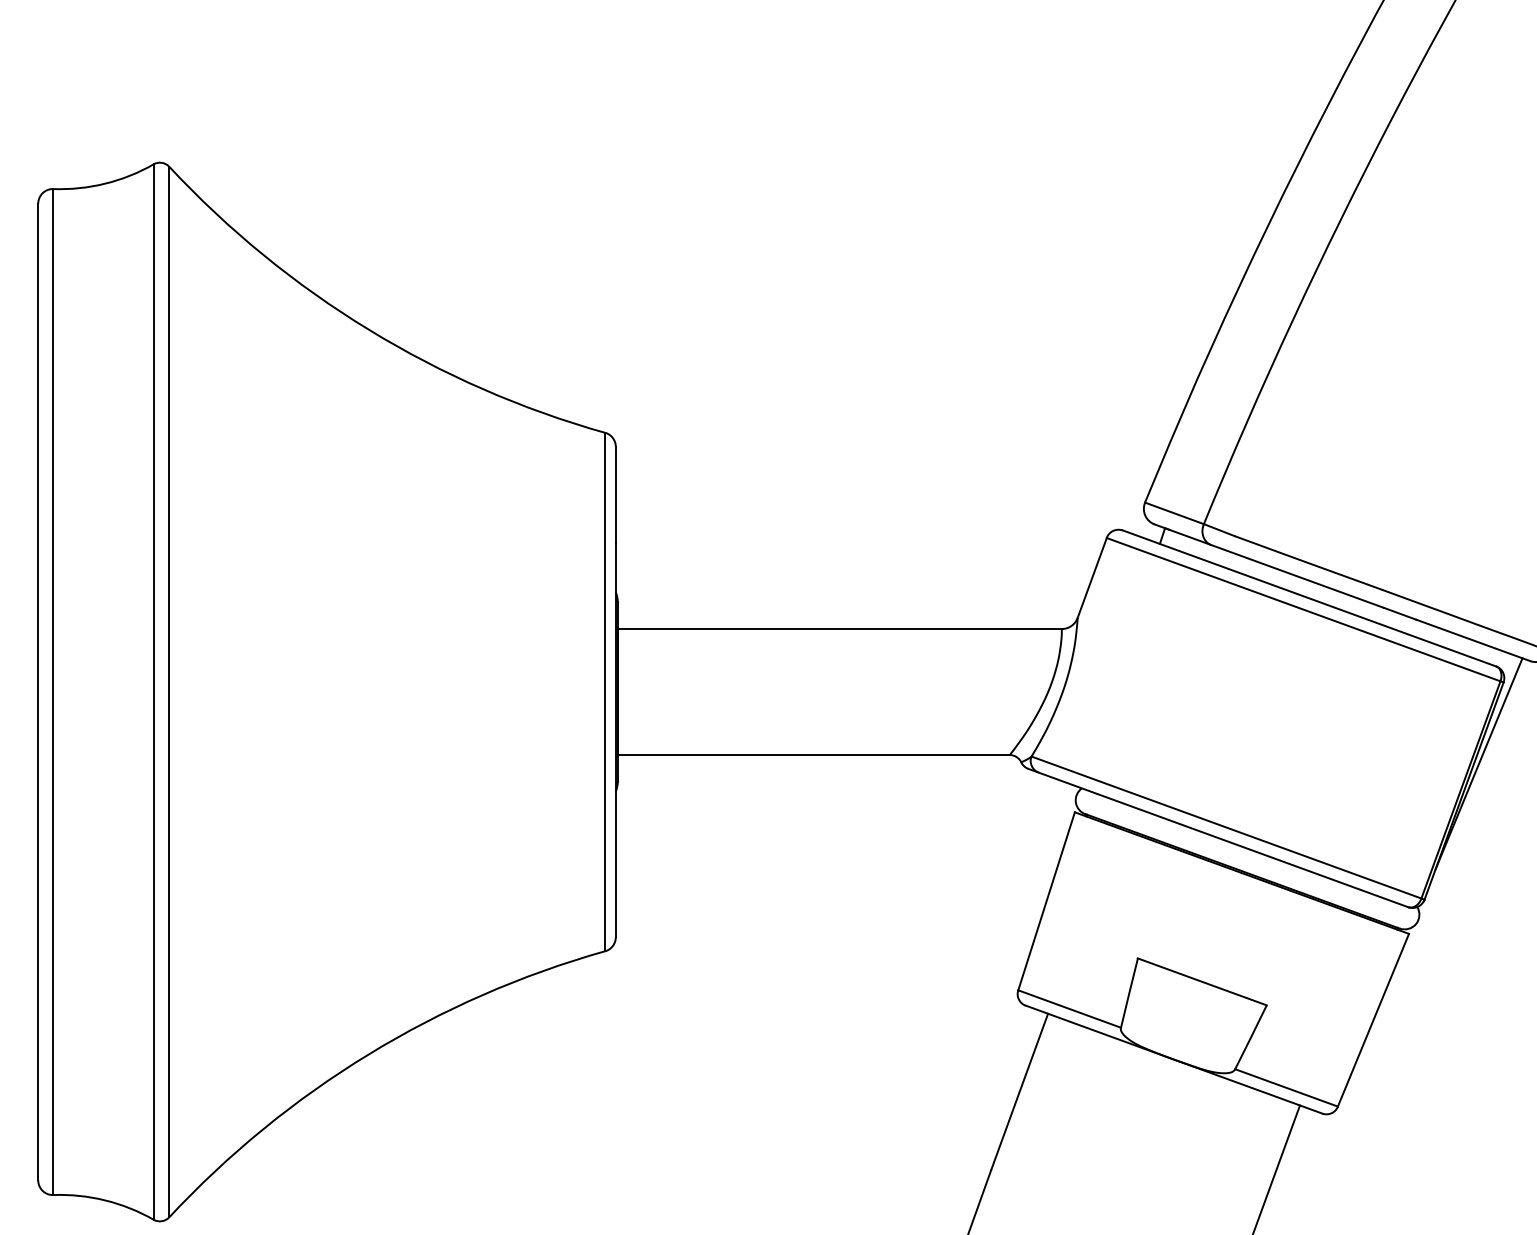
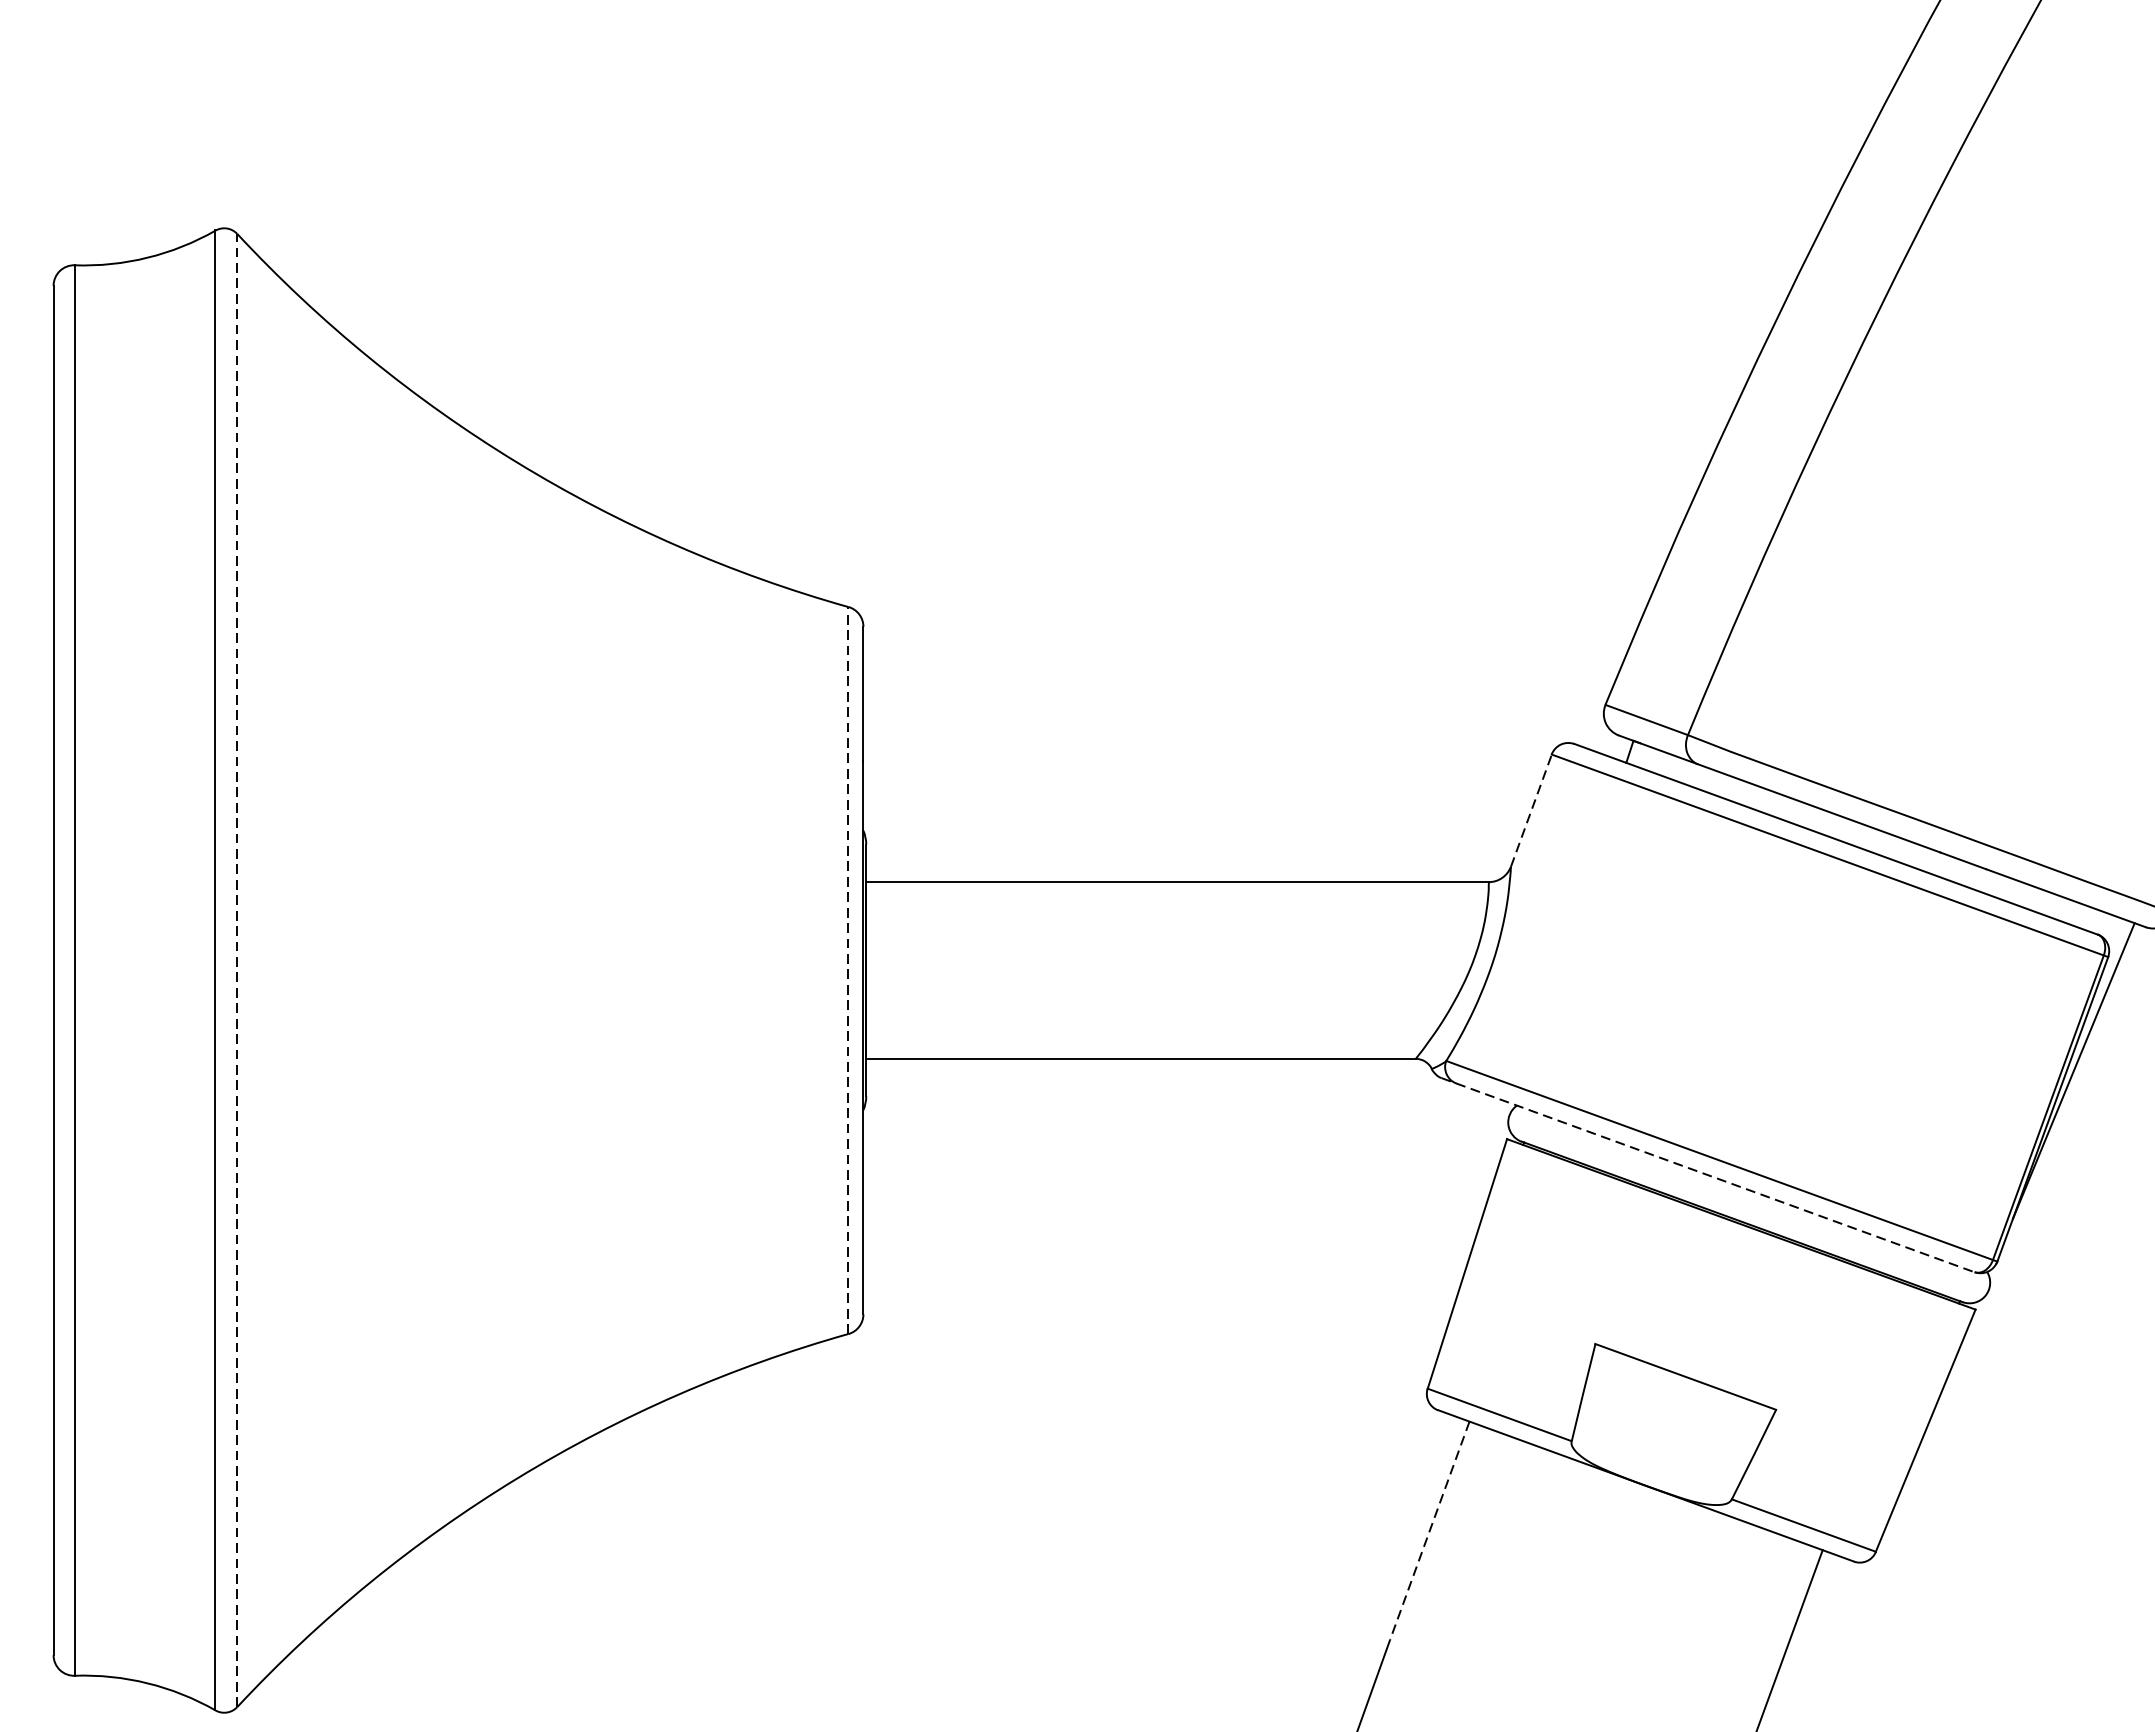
line: (1092, 578) -> (1531, 811), solid -> dashed
line: (169, 691) -> (237, 969), solid -> dashed
line: (605, 691) -> (848, 969), solid -> dashed
line: (1218, 838) -> (1708, 1175), solid -> dashed
line: (1019, 1091) -> (1429, 1530), solid -> dashed

